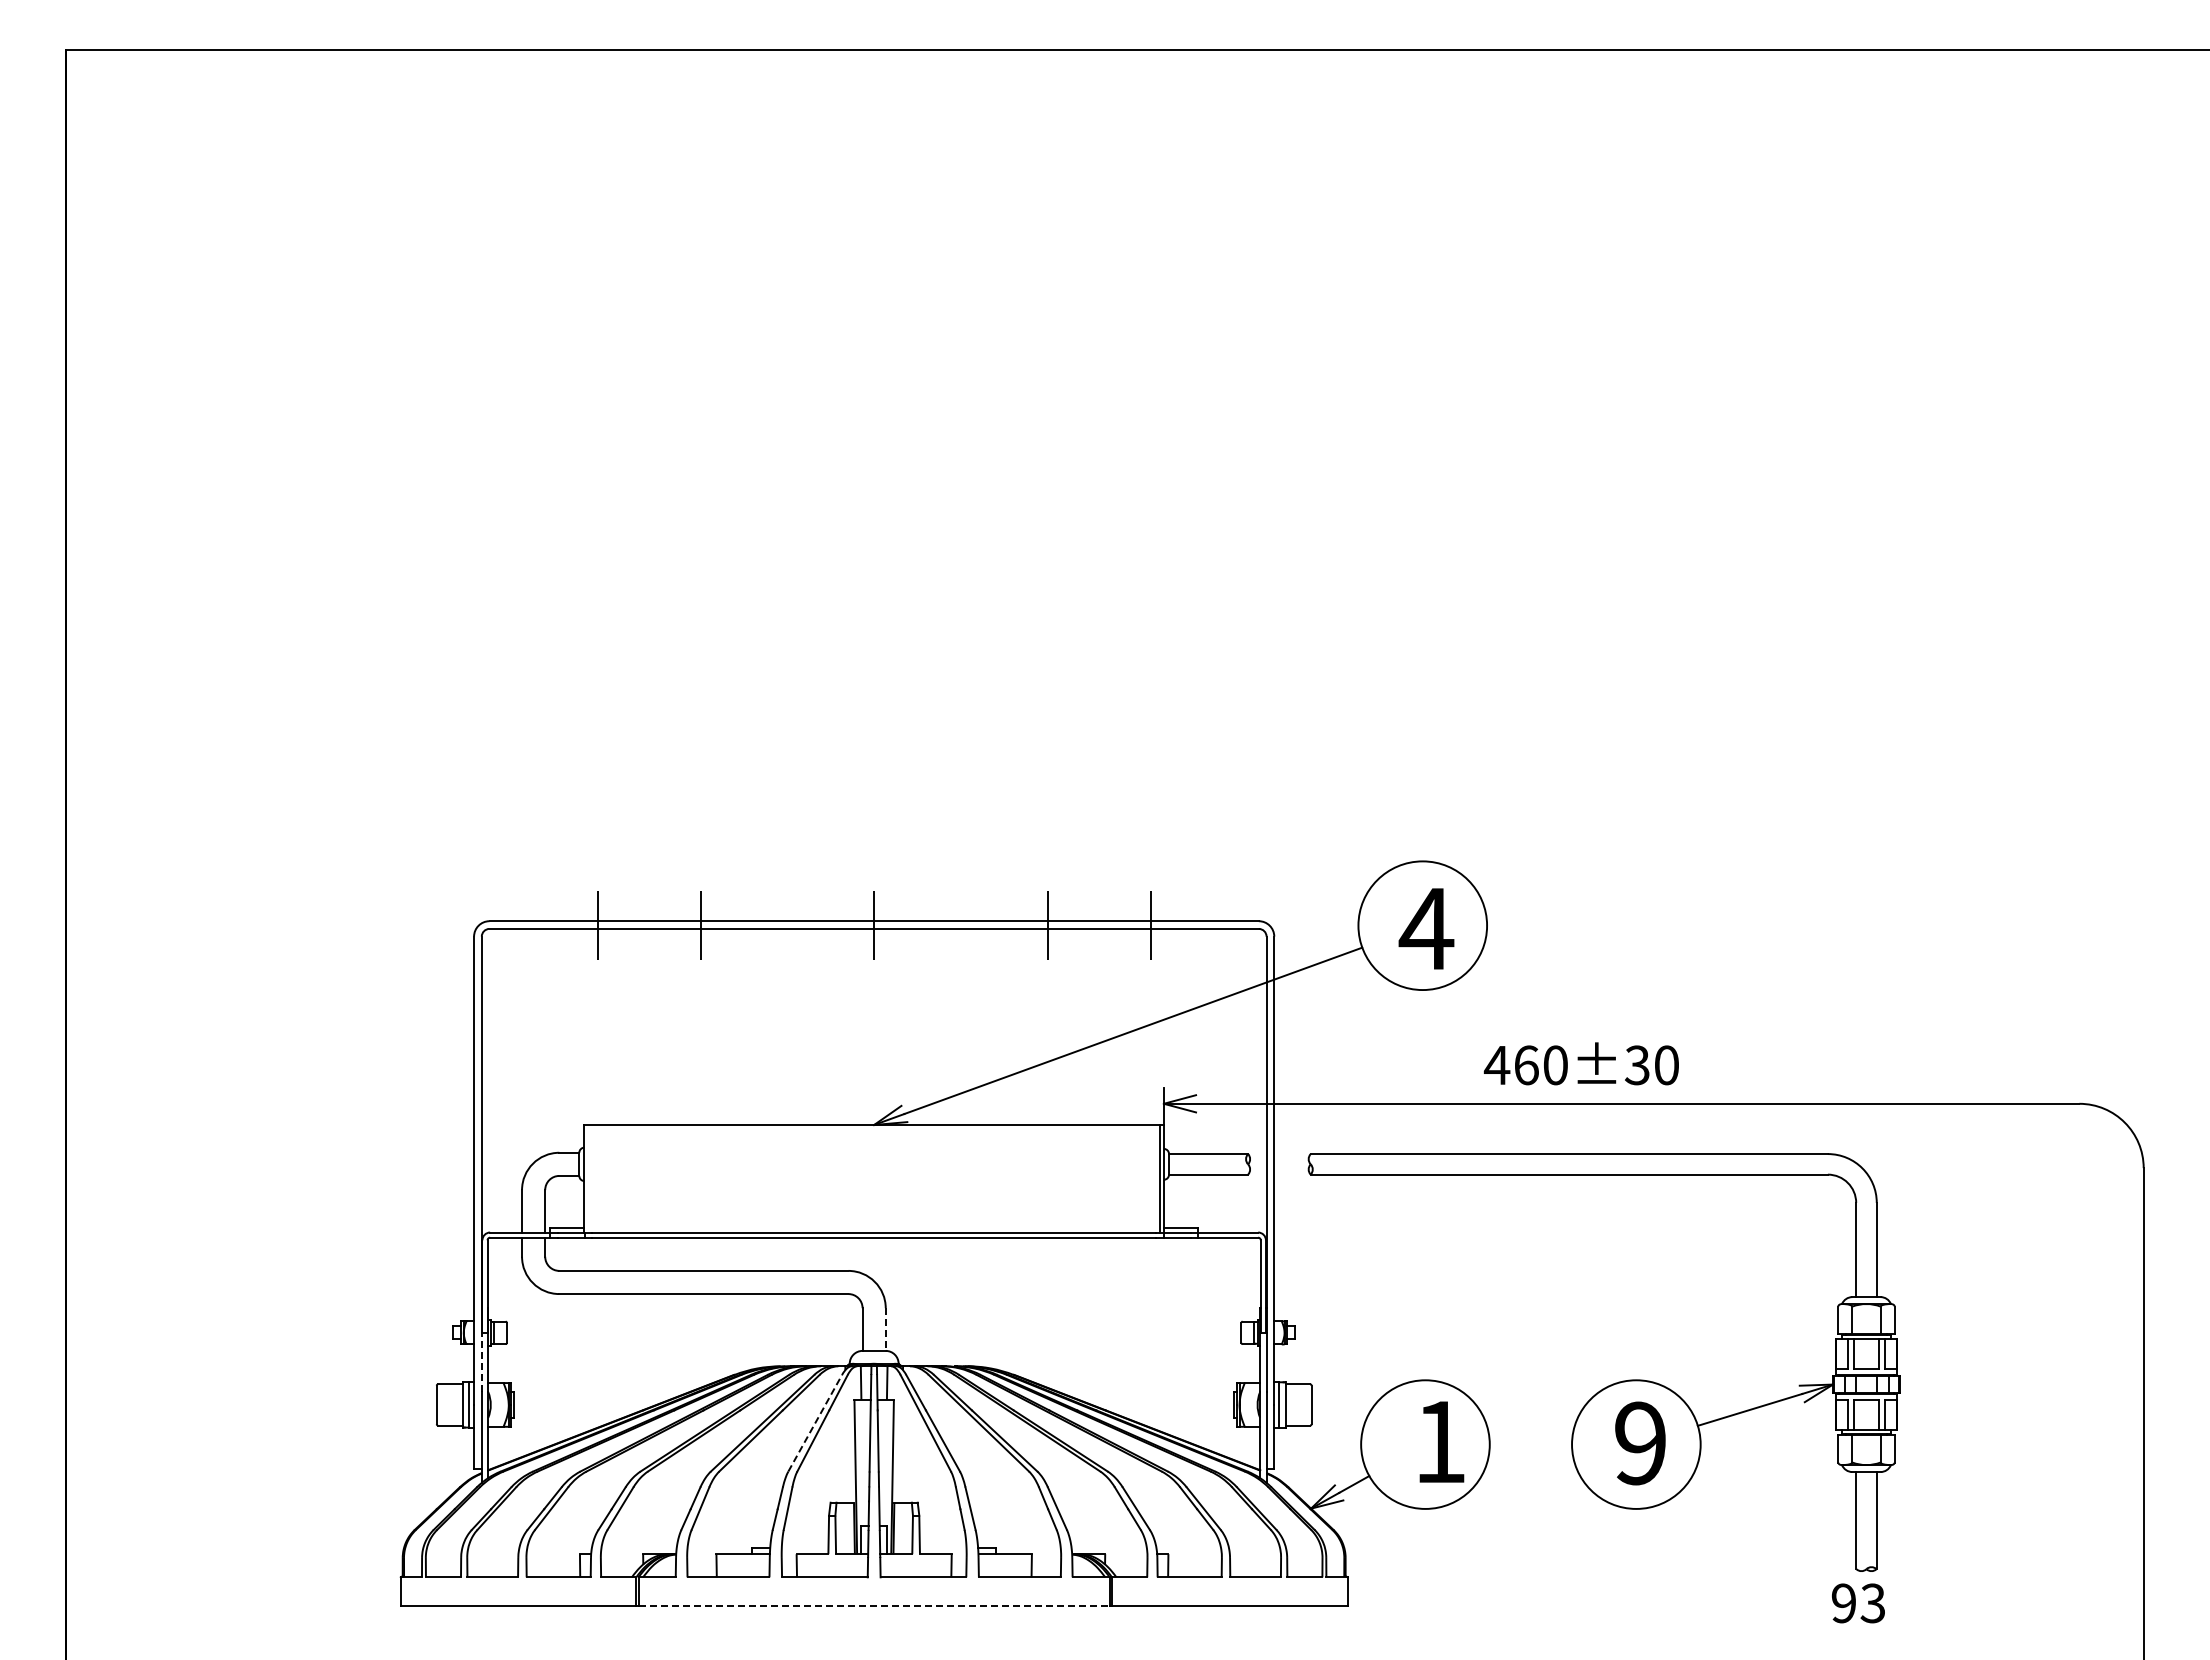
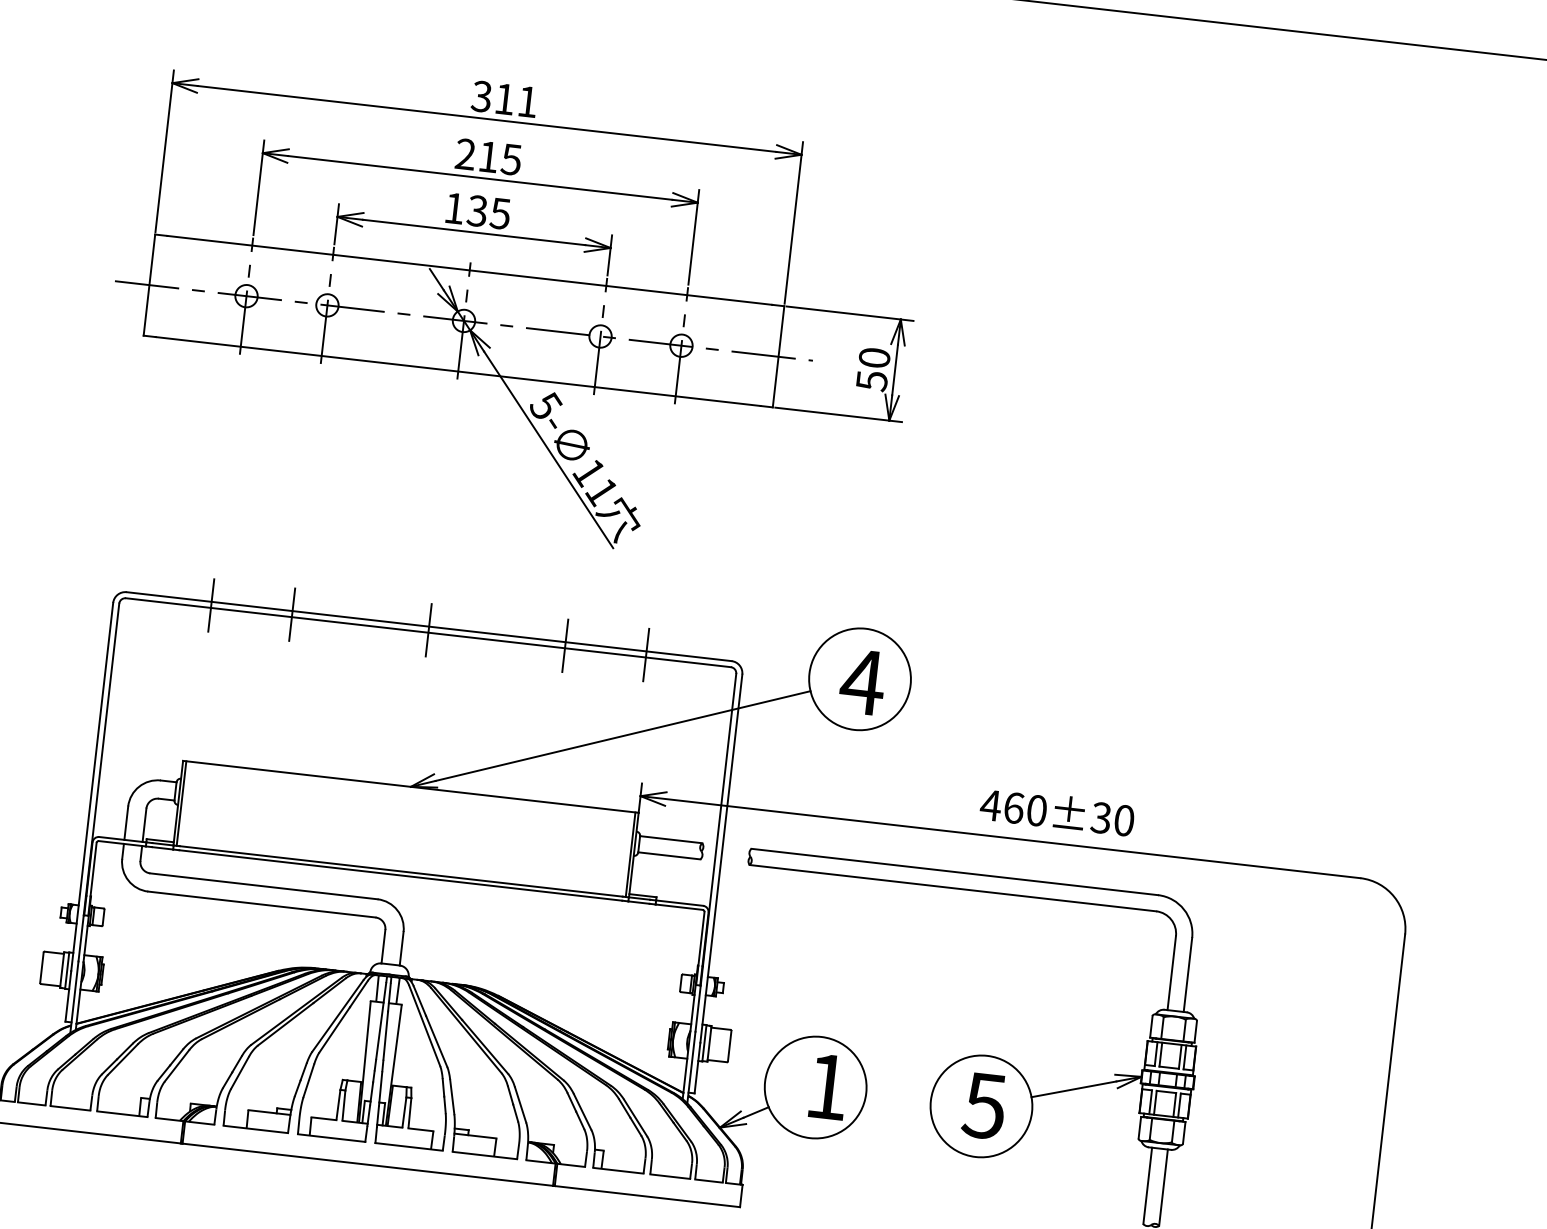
part: (934, 512) -> (513, 310), added
text: (1581, 1063) -> (1057, 811), moved
line: (588, 1178) -> (181, 803), added
line: (885, 1330) -> (401, 949), dashed -> solid
line: (481, 1361) -> (80, 937), dashed -> solid
line: (815, 1422) -> (338, 1015), dashed -> solid
text: (1639, 1443) -> (984, 1105), 9 -> 5
line: (874, 1605) -> (368, 1164), dashed -> solid

